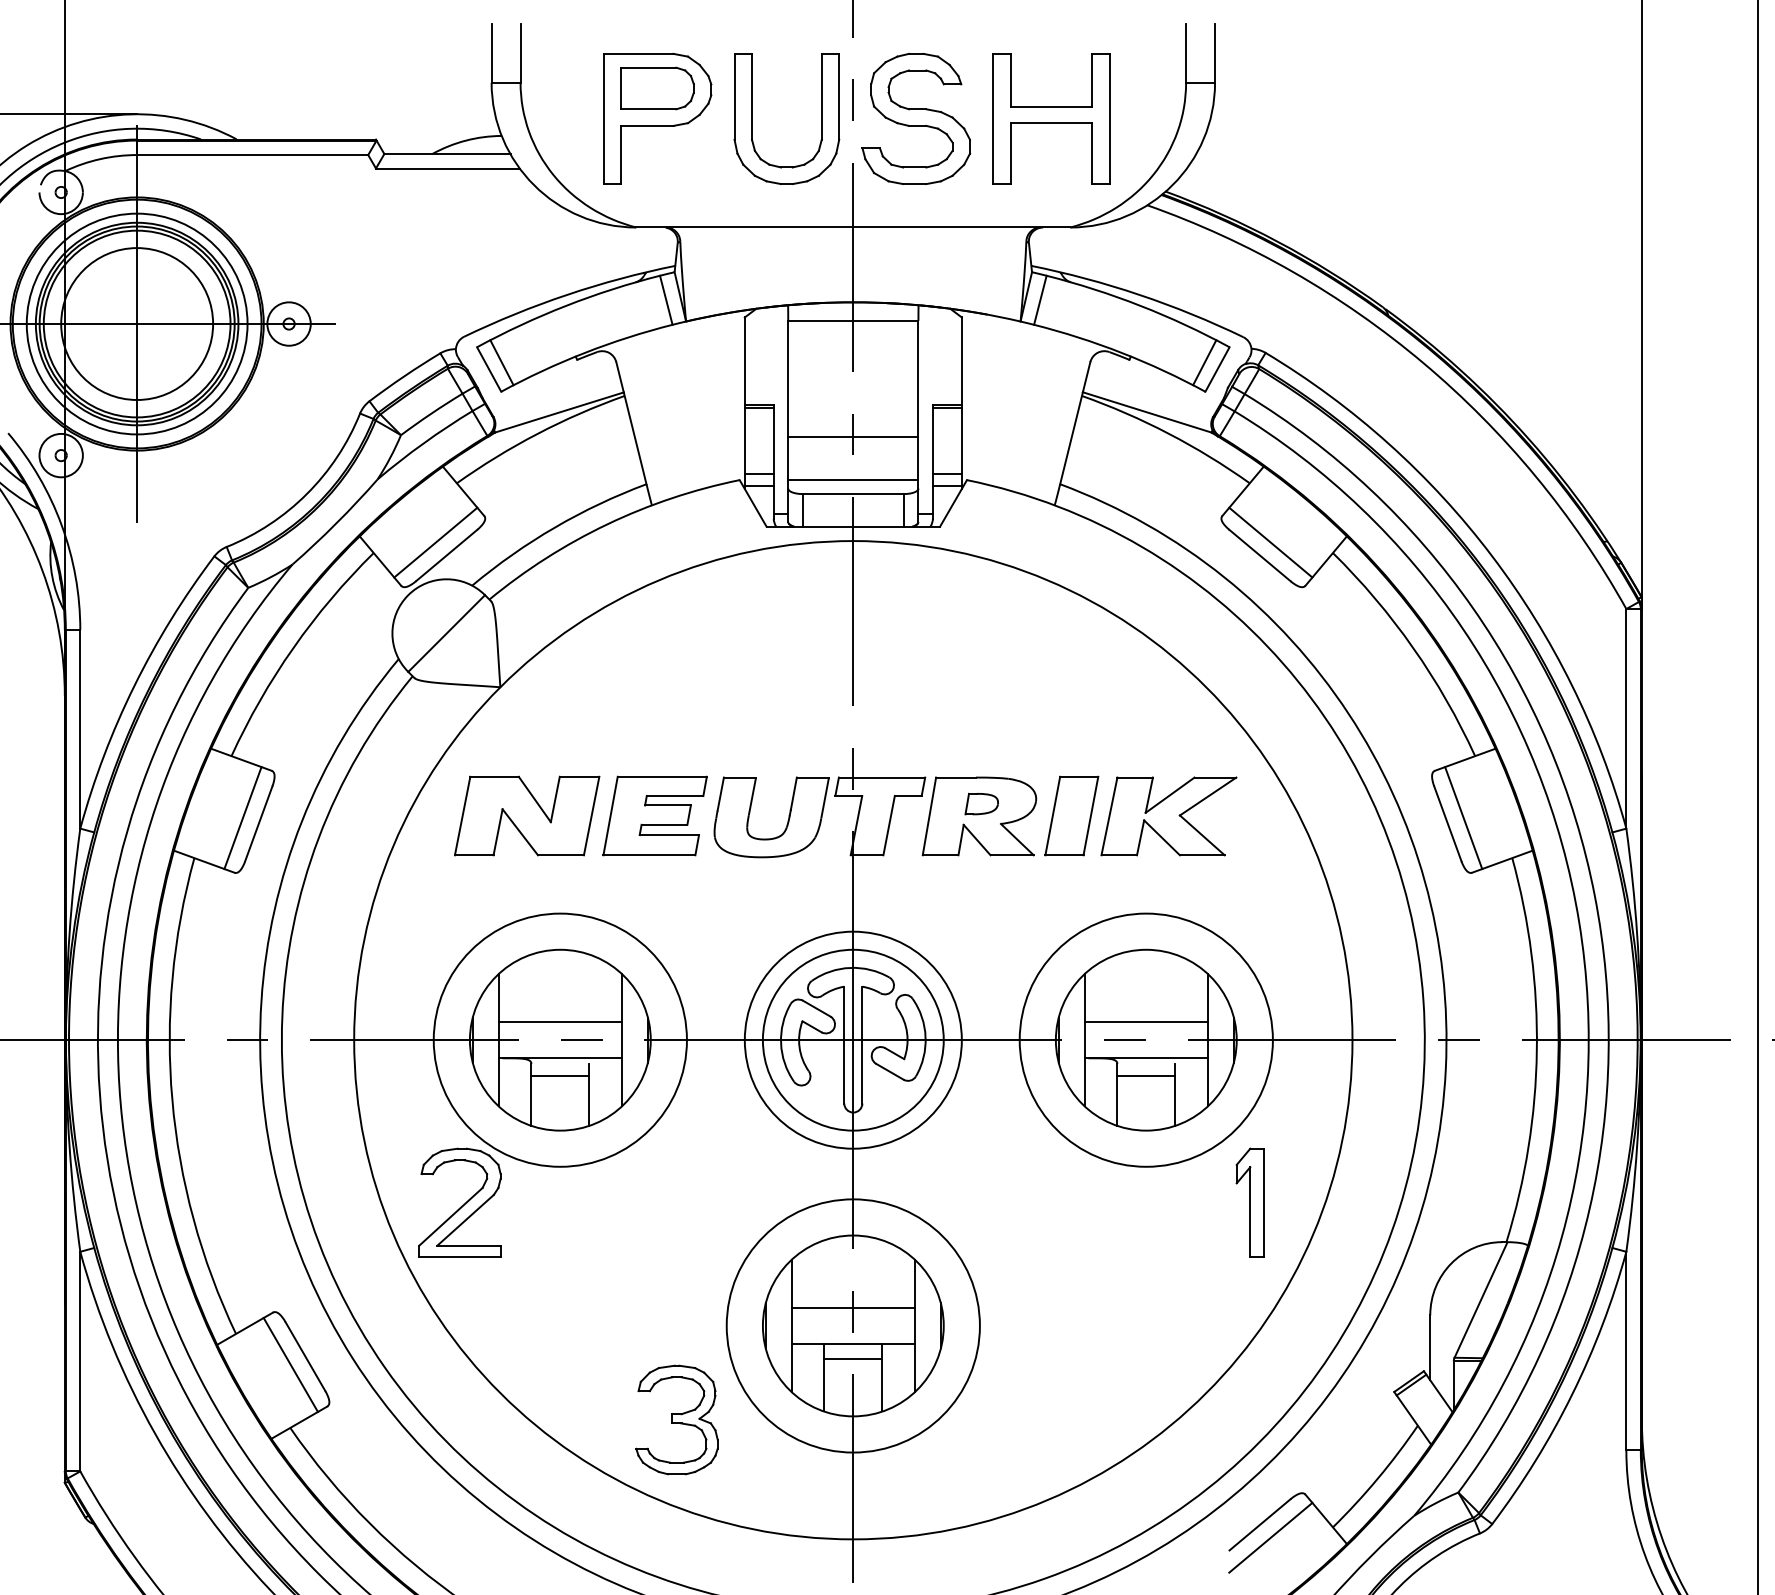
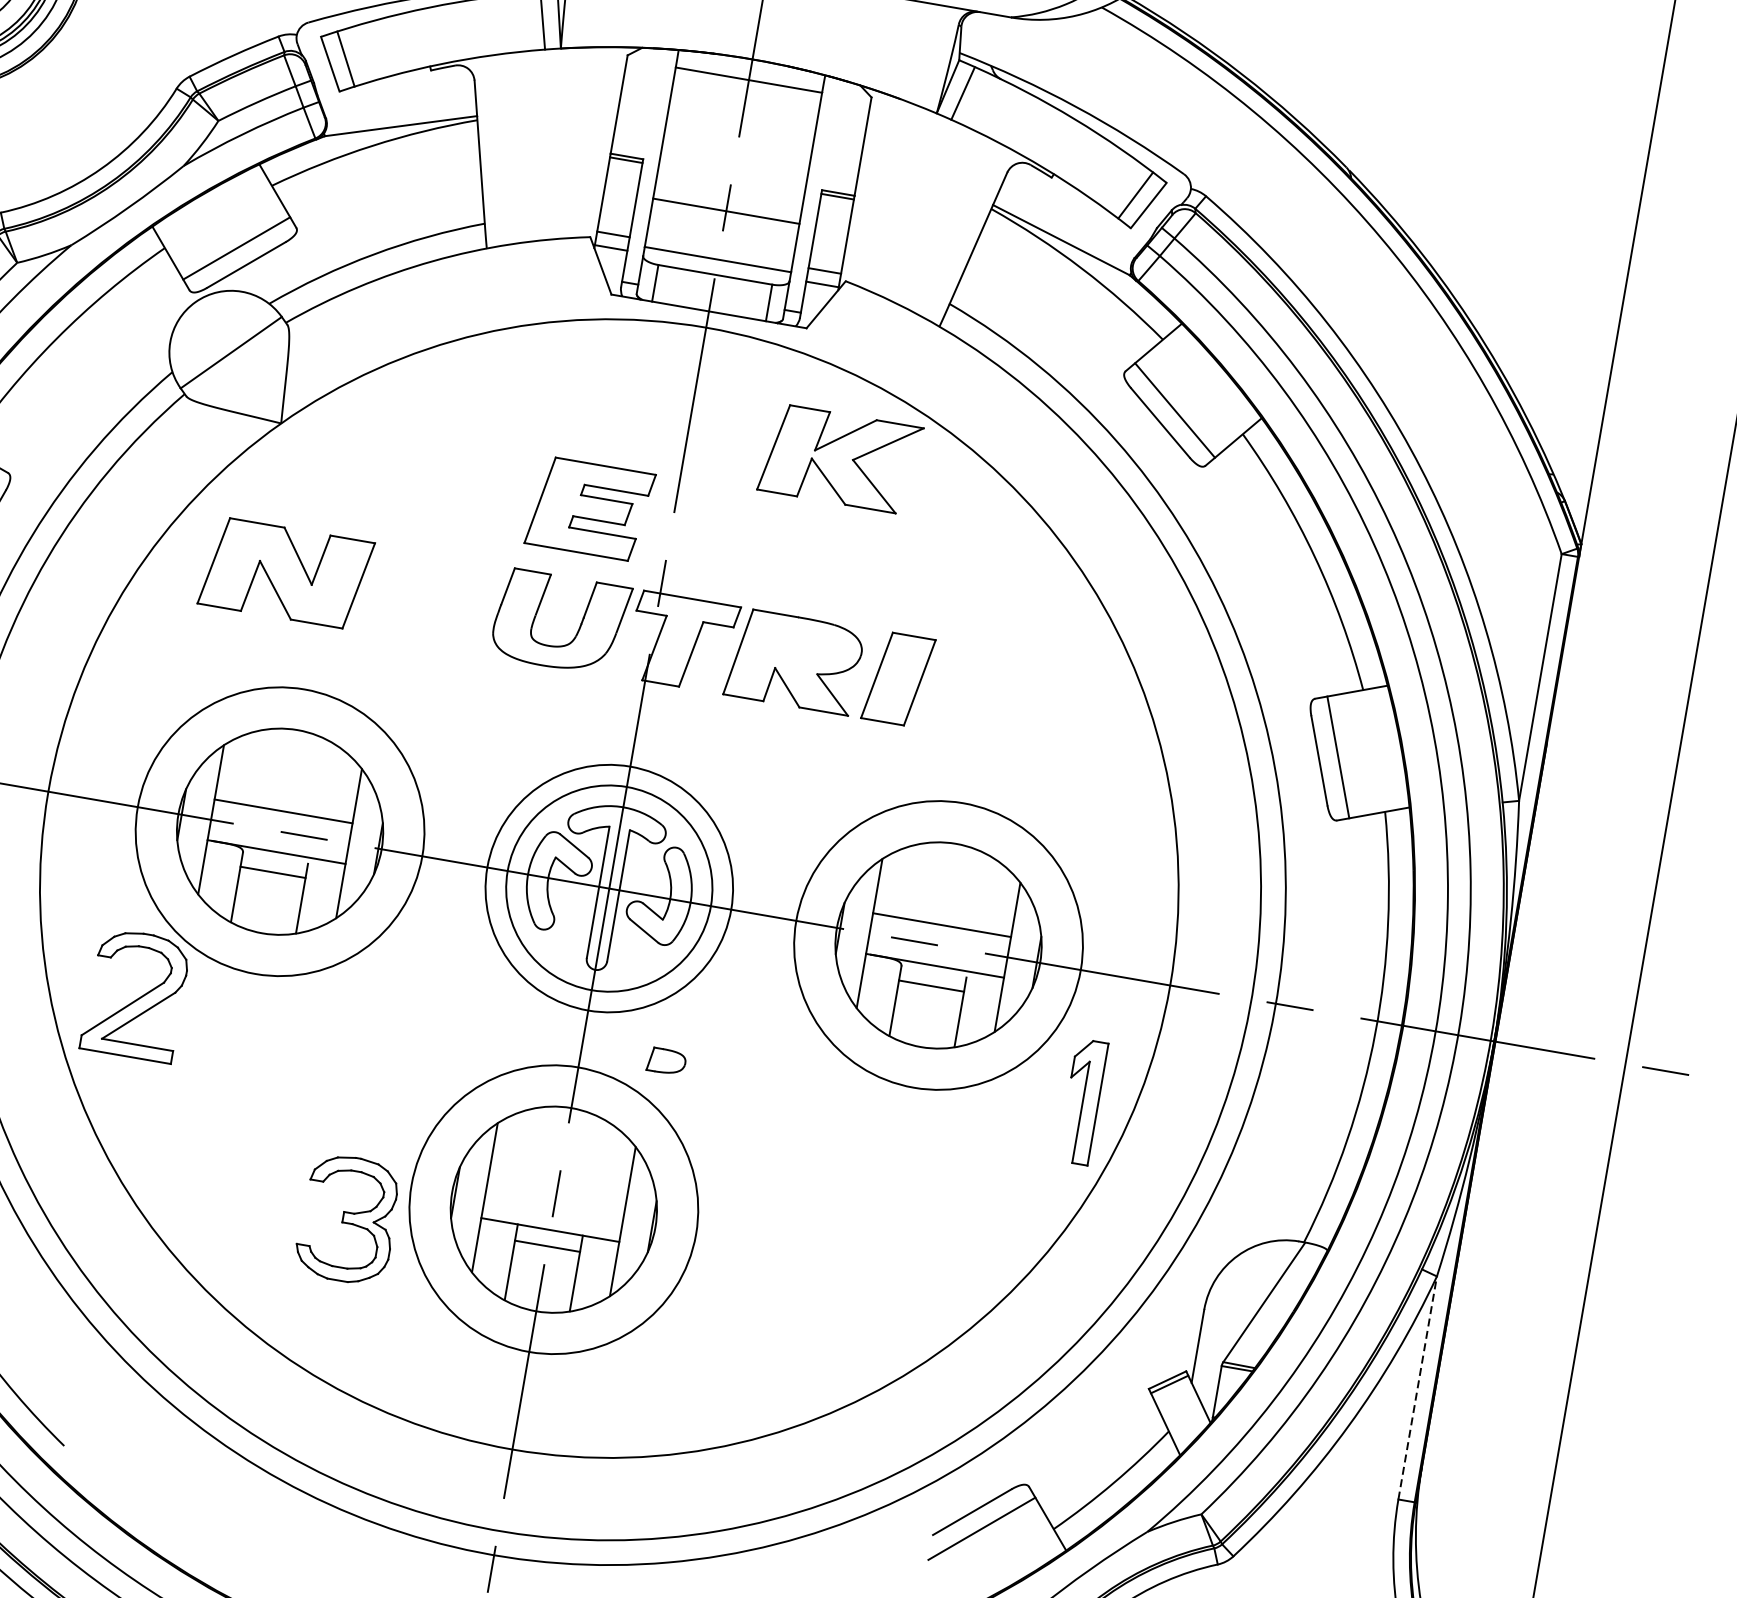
part: (981, 803) -> (666, 1060), moved
part: (654, 815) -> (589, 508), moved
part: (1168, 816) -> (839, 458), moved
part: (1249, 1202) -> (1081, 1101), moved
line: (852, 1307) -> (556, 1188), removed
line: (1626, 1350) -> (1417, 1387), solid -> dashed
part: (676, 1419) -> (347, 1218), moved

